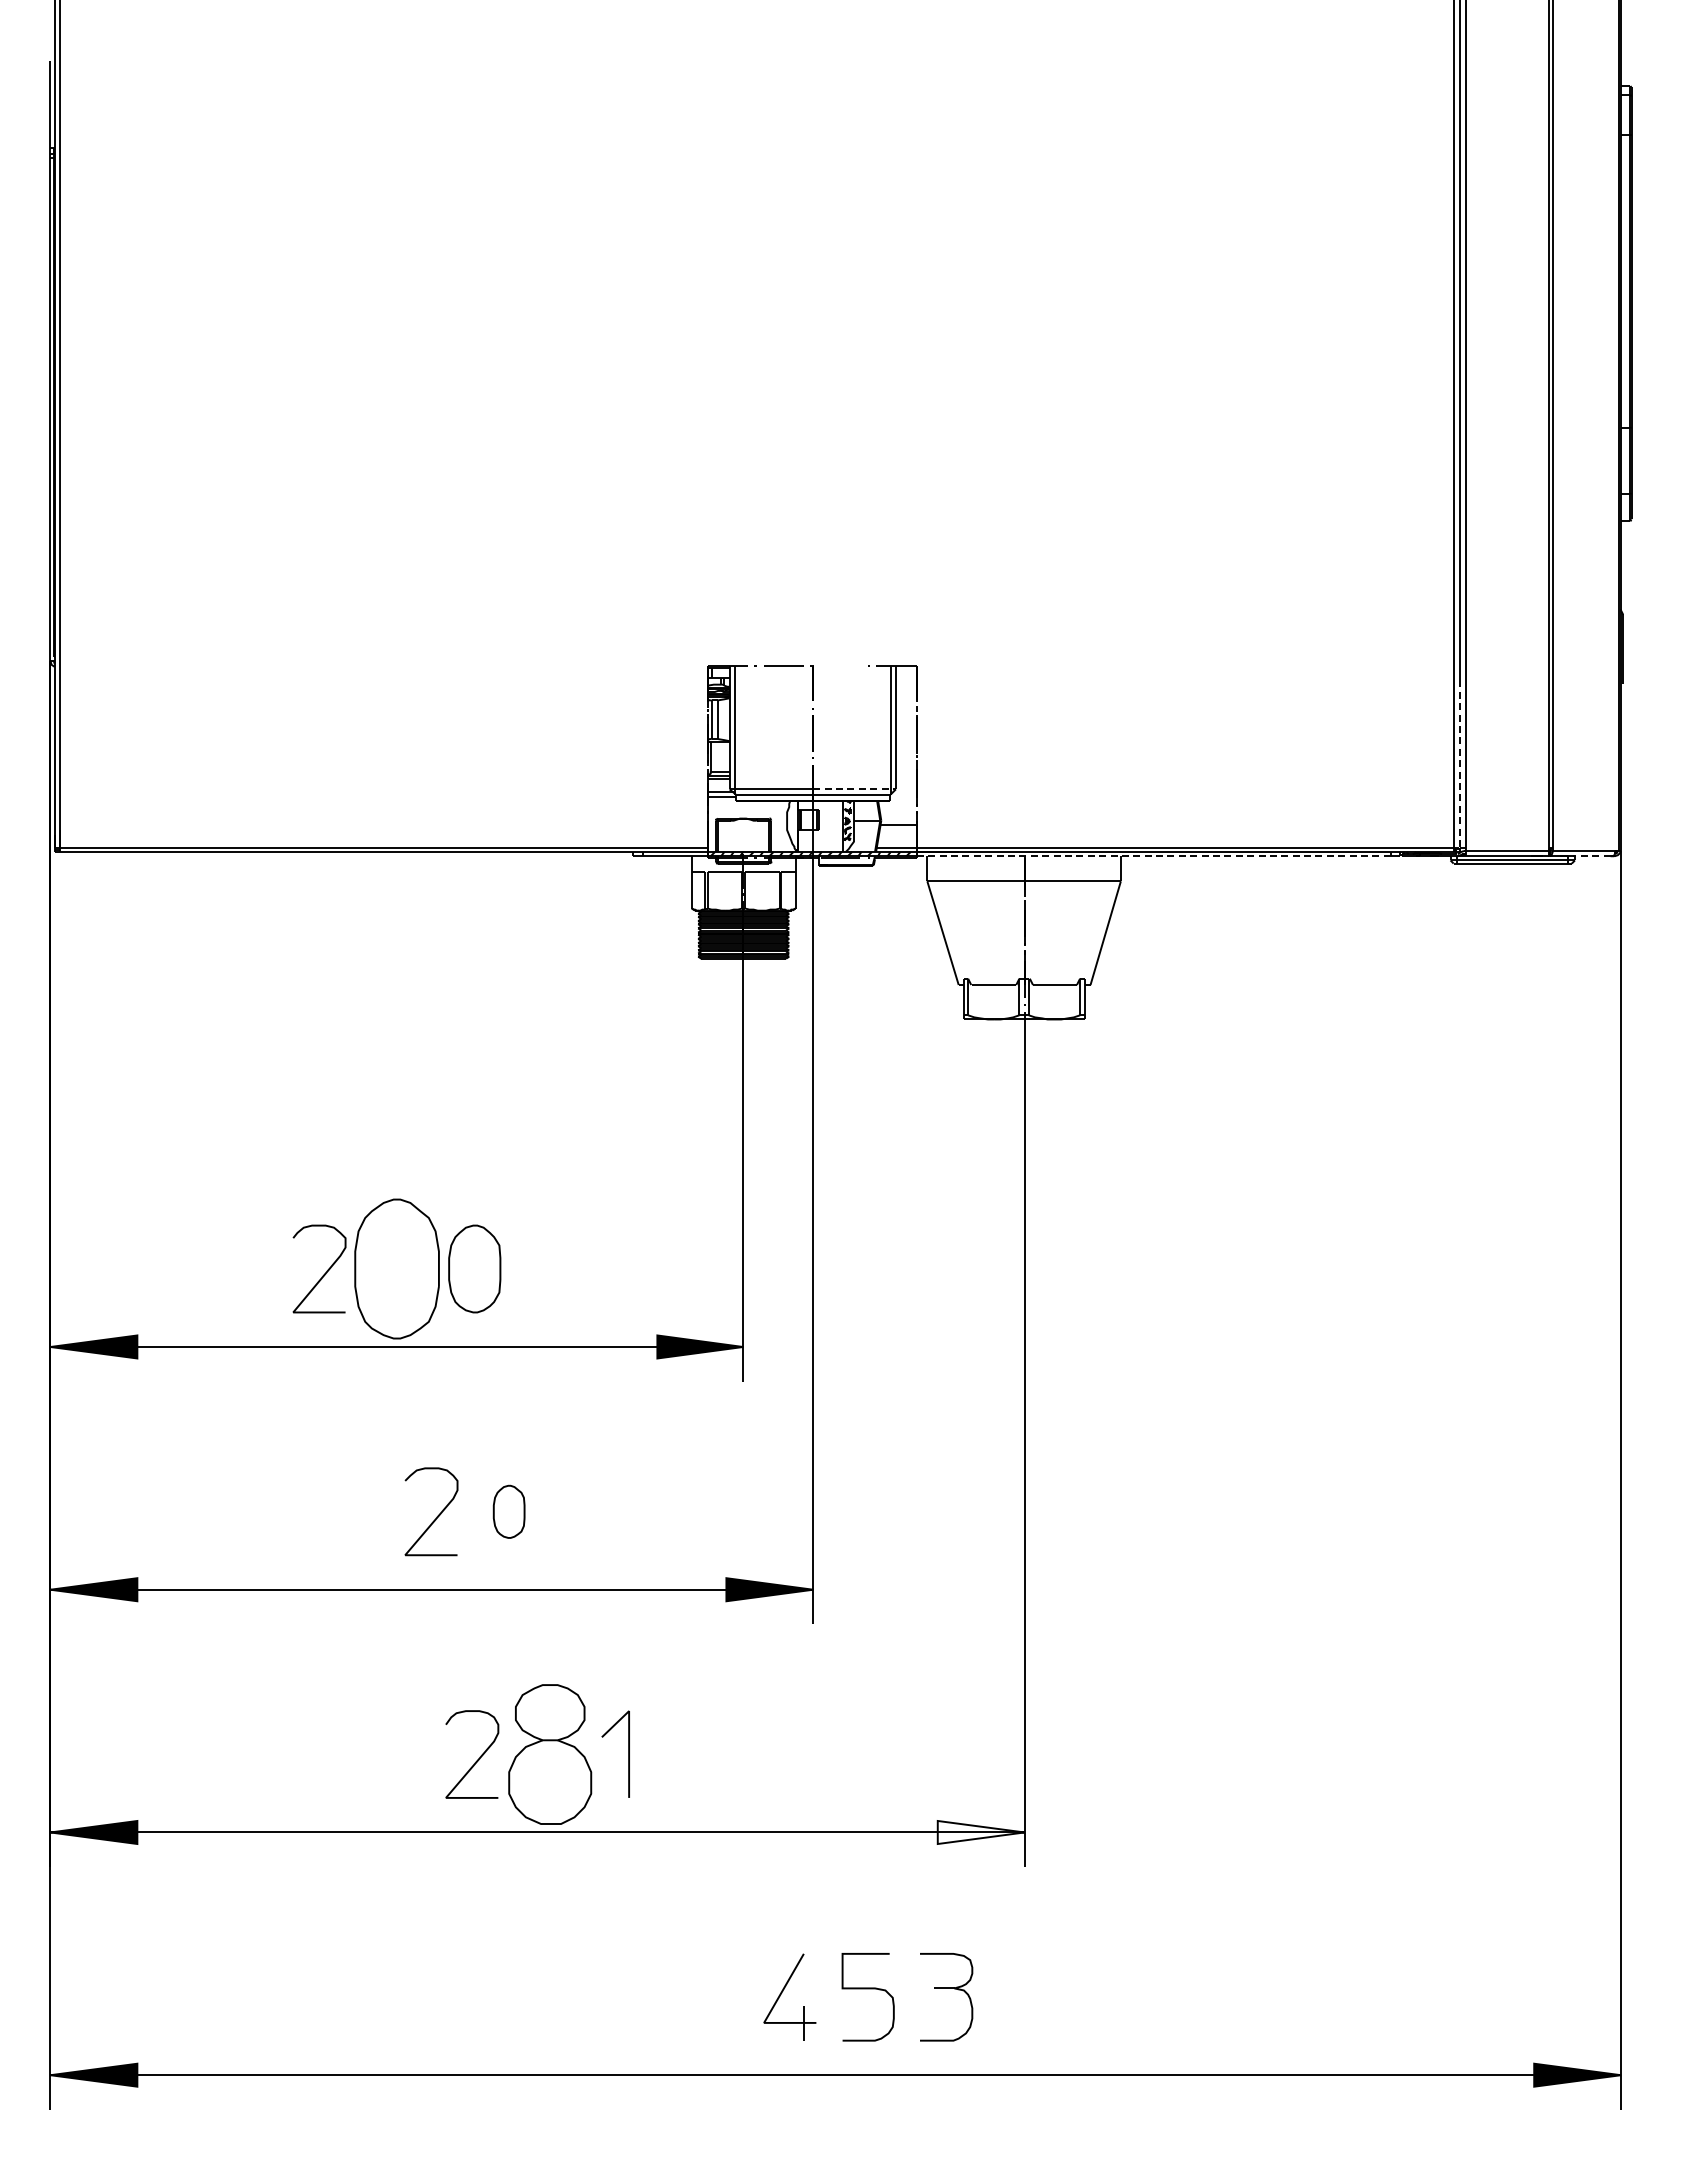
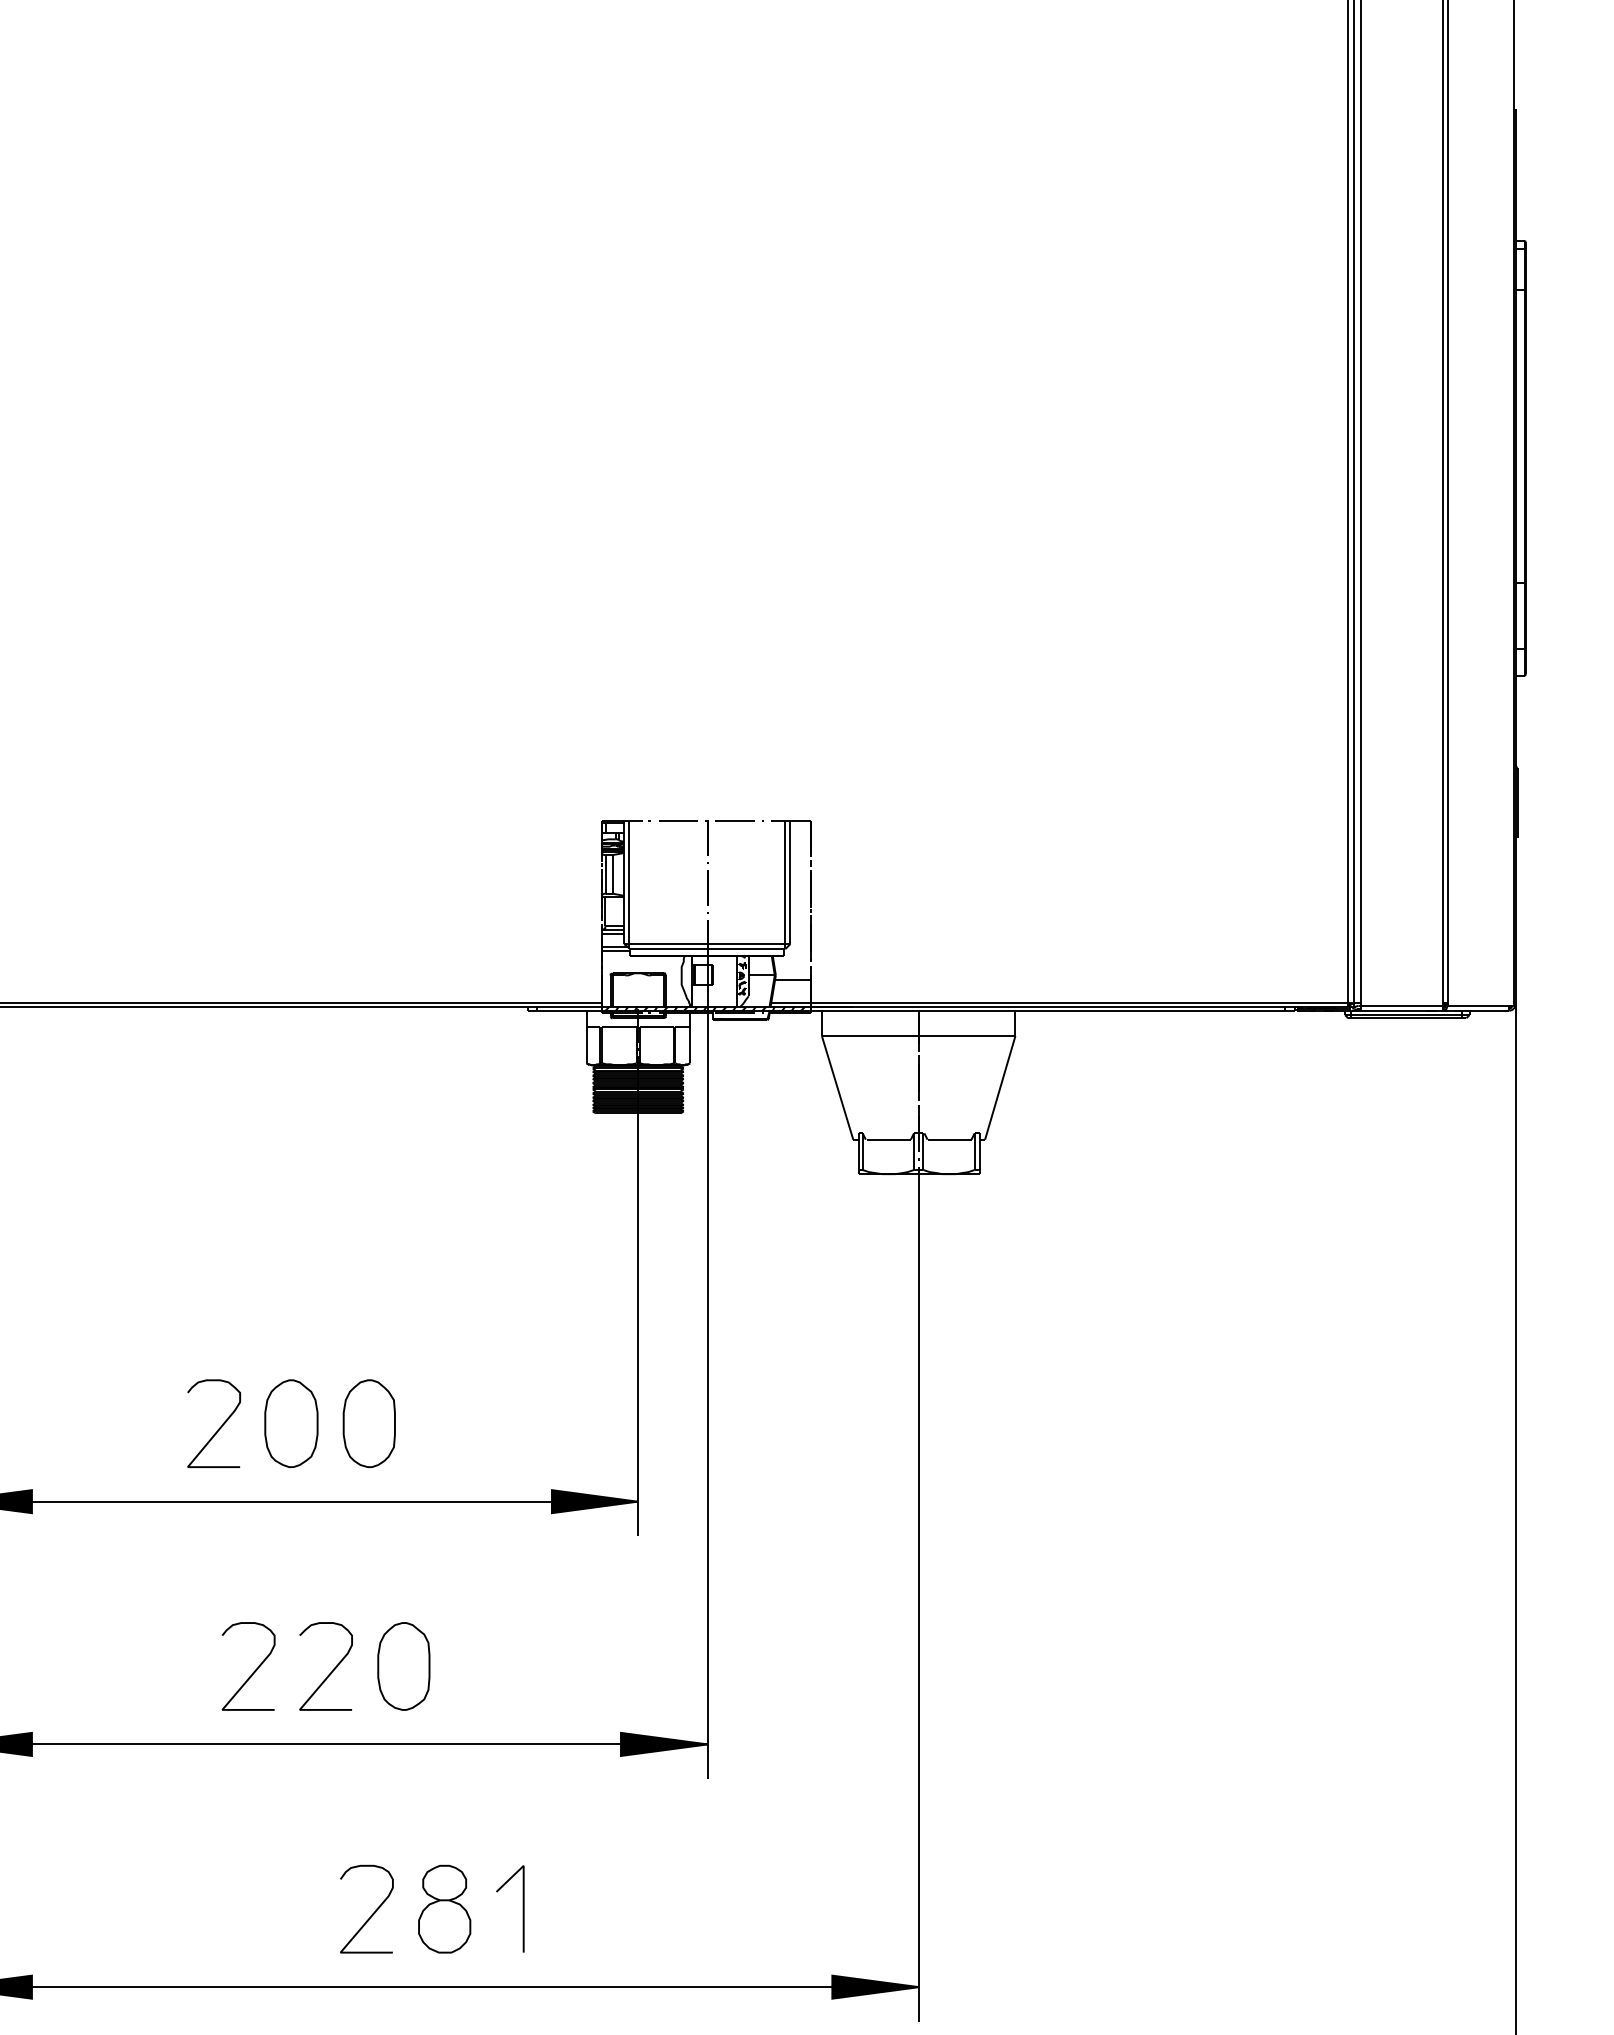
line: (840, 665) -> (735, 820), added
line: (1459, 764) -> (1354, 919), dashed -> solid
line: (855, 789) -> (750, 944), dashed -> solid
line: (1153, 856) -> (1048, 1011), dashed -> solid
line: (1592, 856) -> (1487, 1011), dashed -> solid
part: (396, 1268) -> (291, 1423), size x0.62
part: (508, 1511) -> (403, 1666), size x1.67
curve: (359, 1516) -> (254, 1671), added
part: (549, 1754) -> (444, 1909), size x0.62
fill: (980, 1832) -> (875, 1987), added

